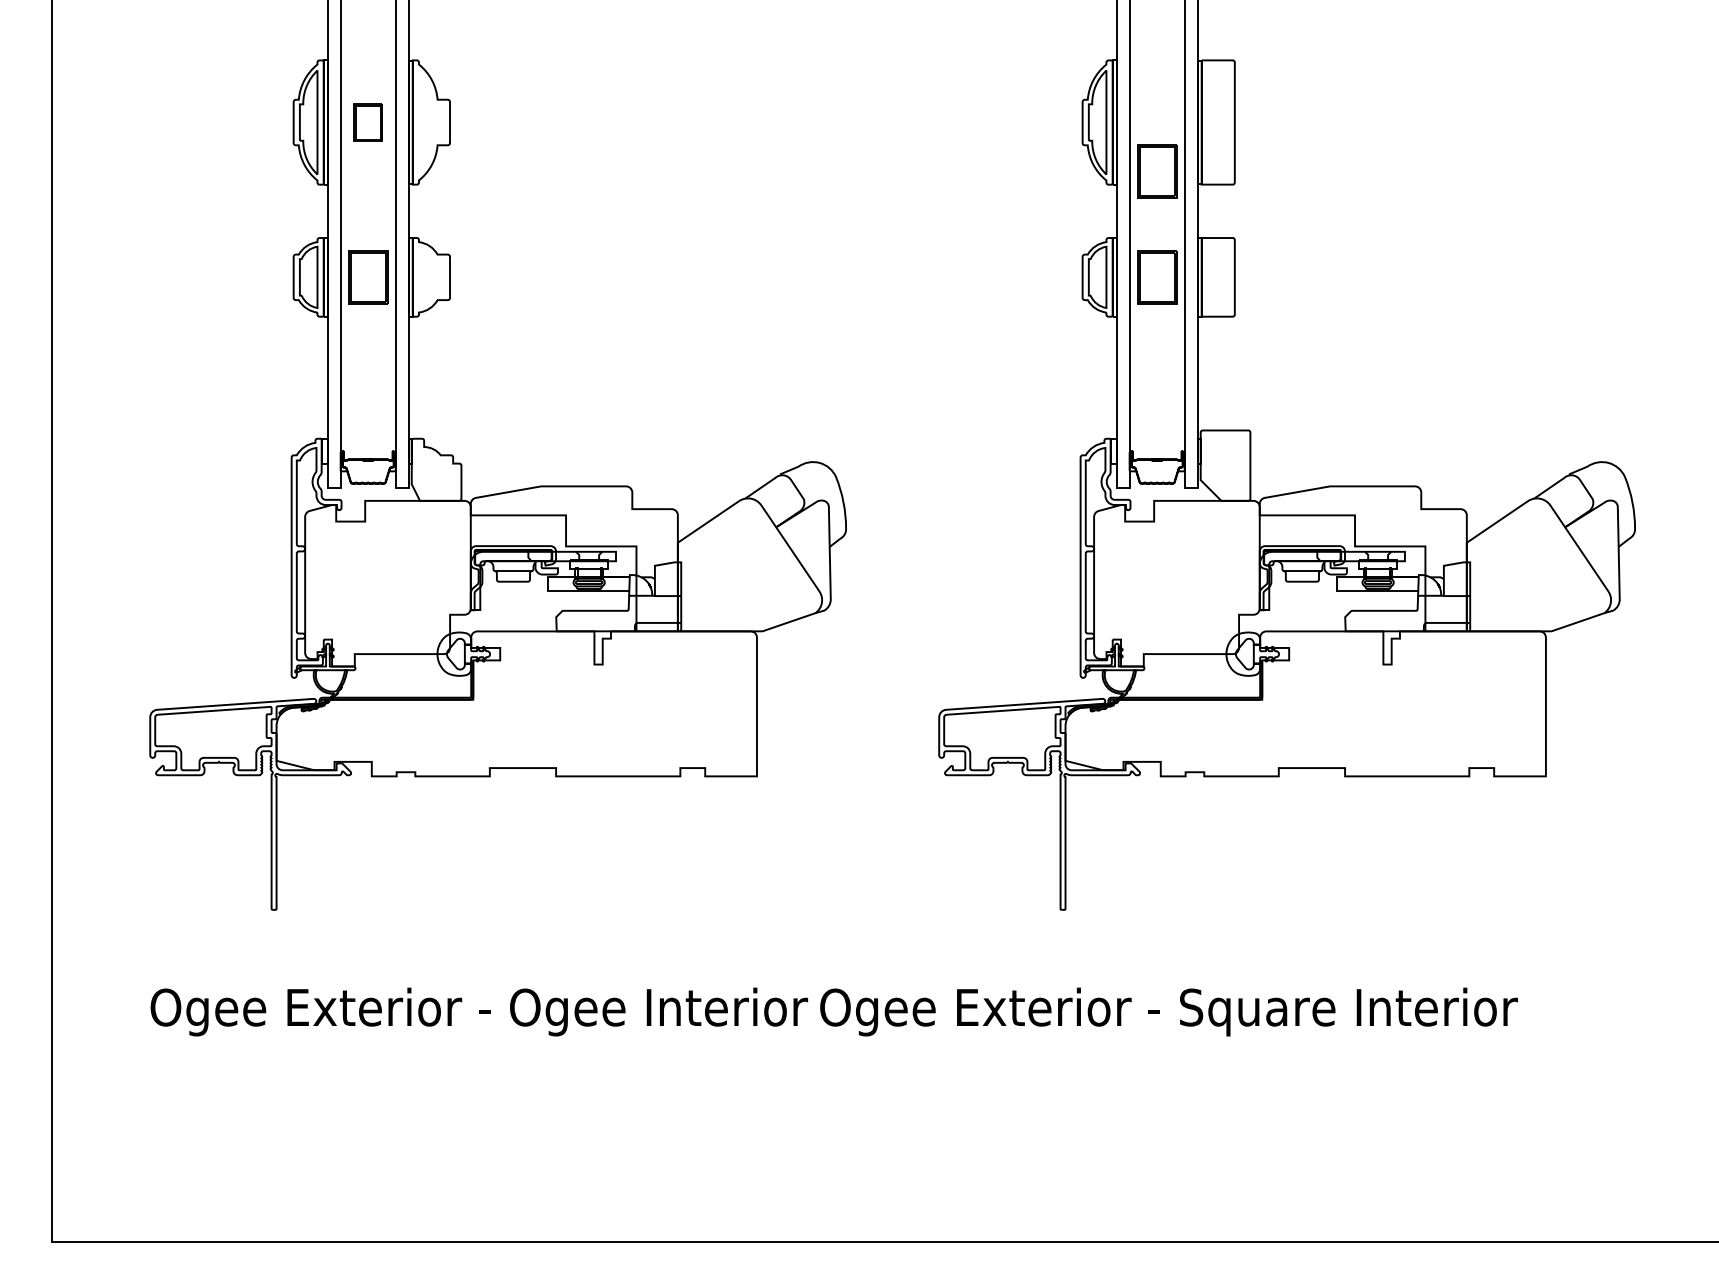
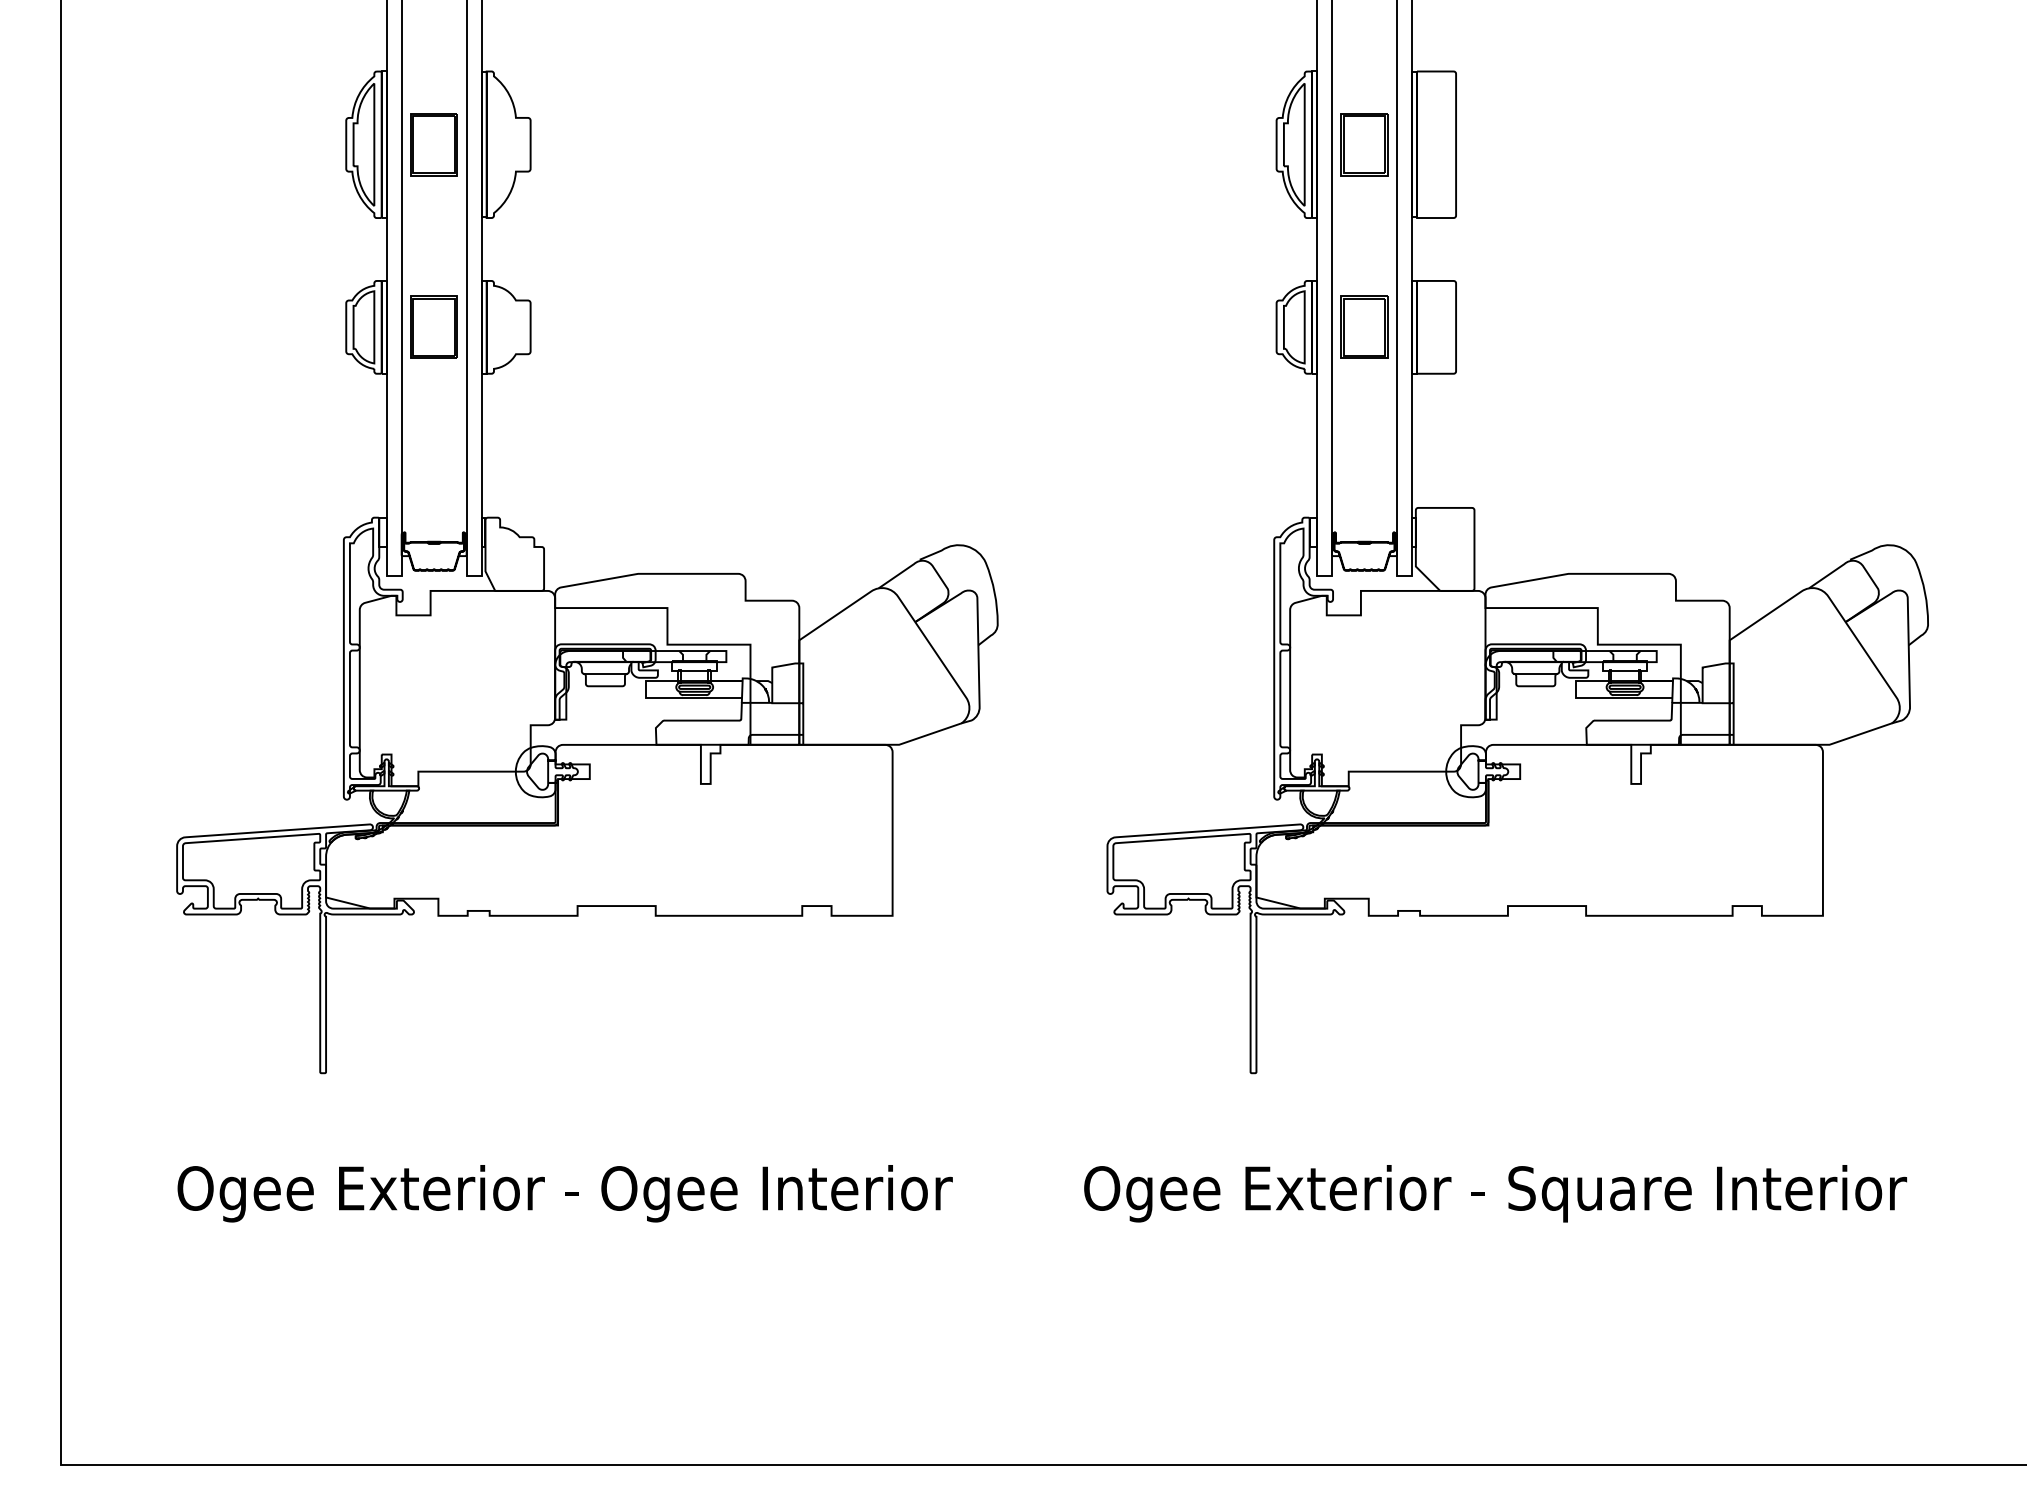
part: (367, 122) -> (433, 144), size x1.43
part: (1157, 171) -> (1364, 144), moved
text: (1169, 1011) -> (1495, 1193), moved

